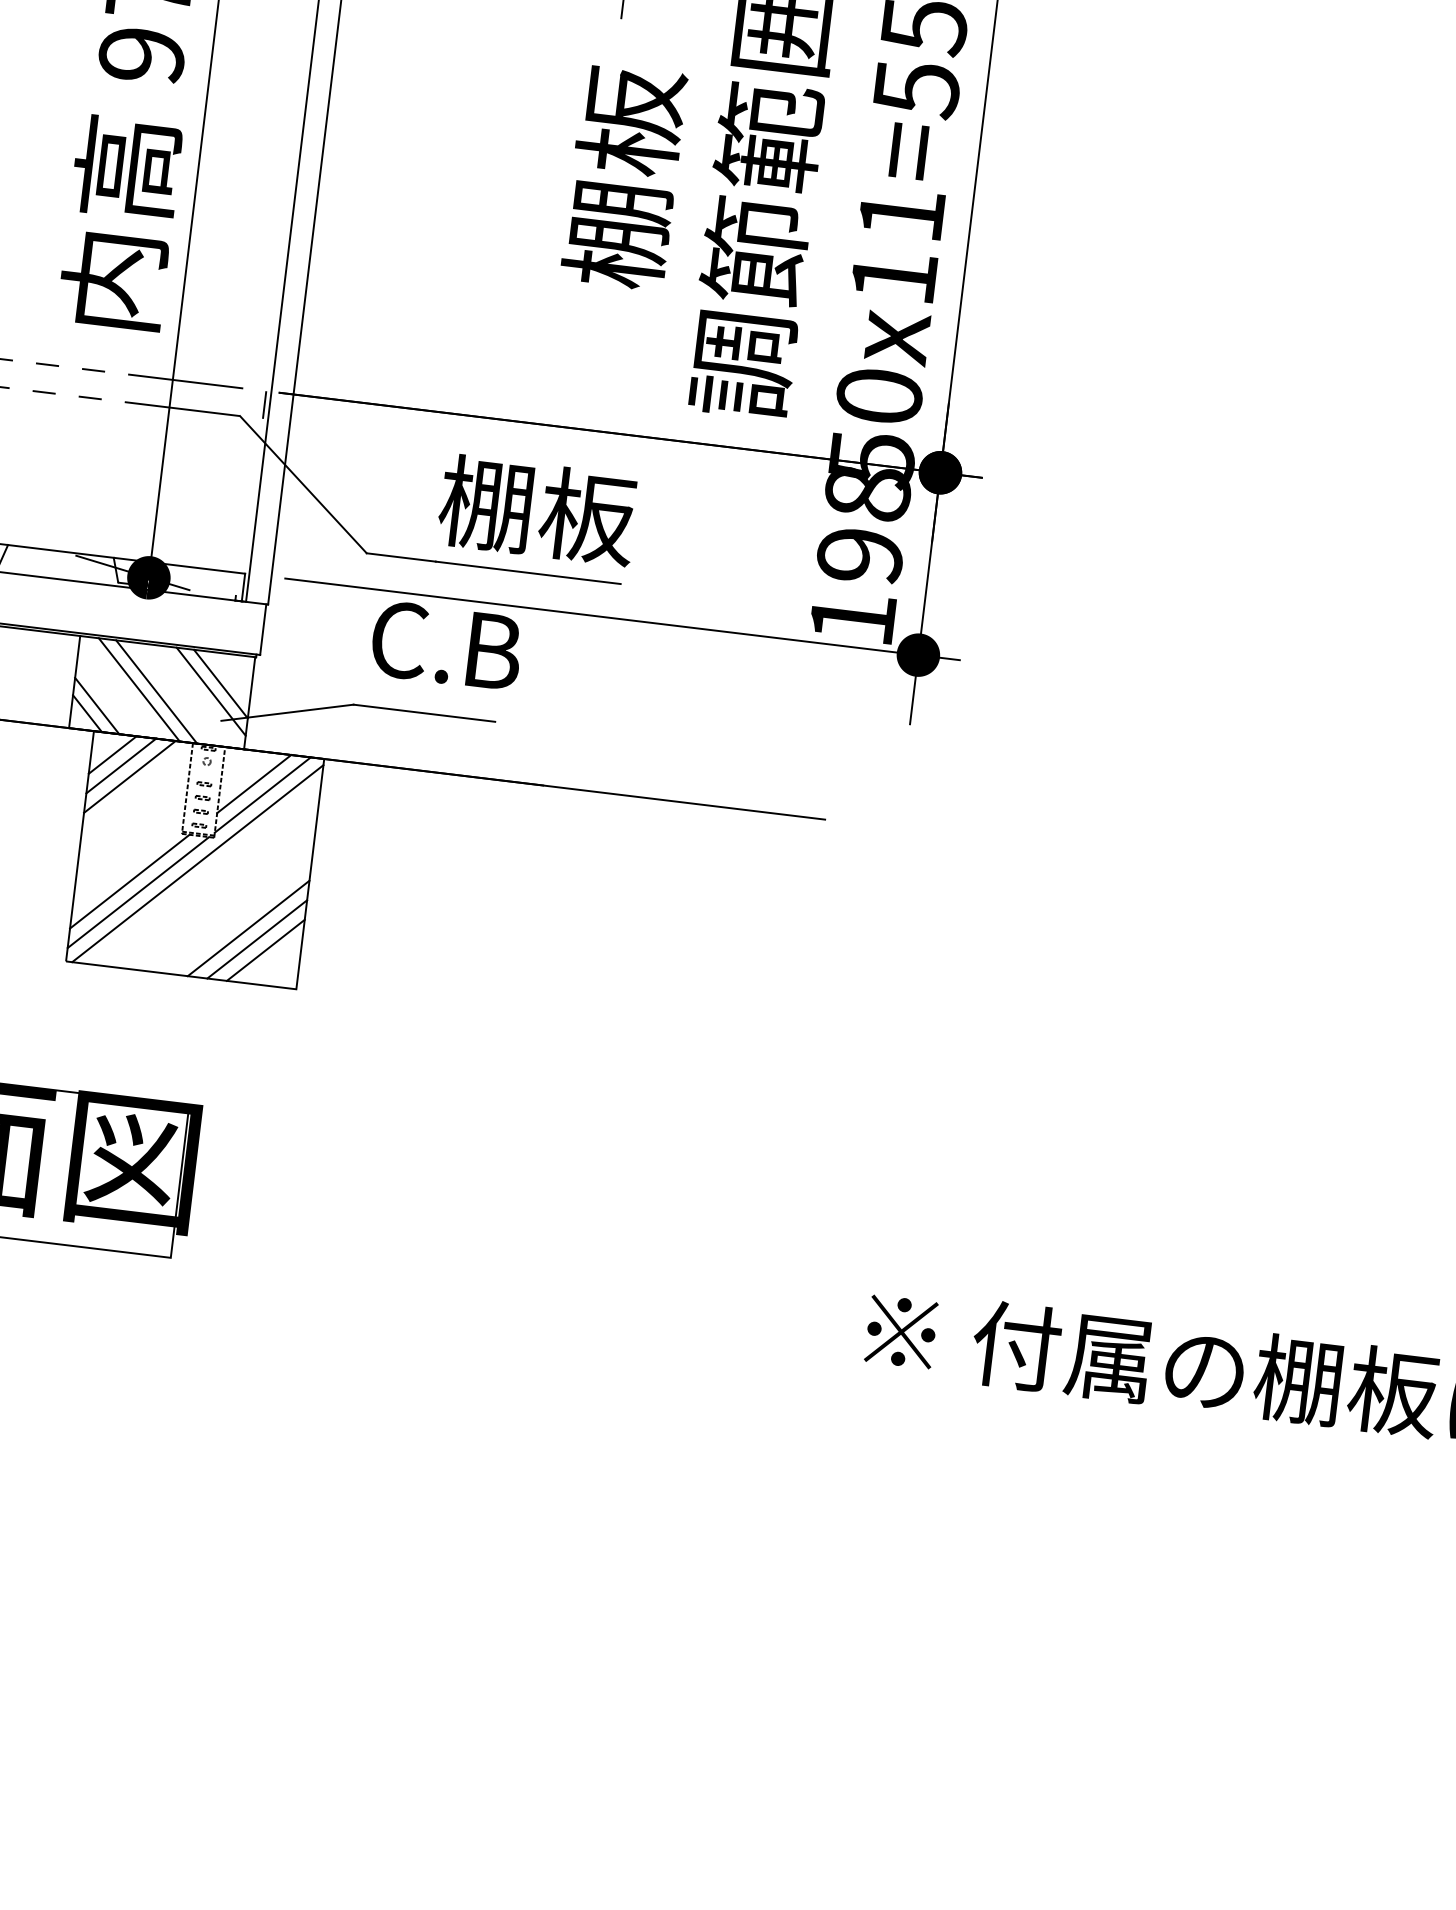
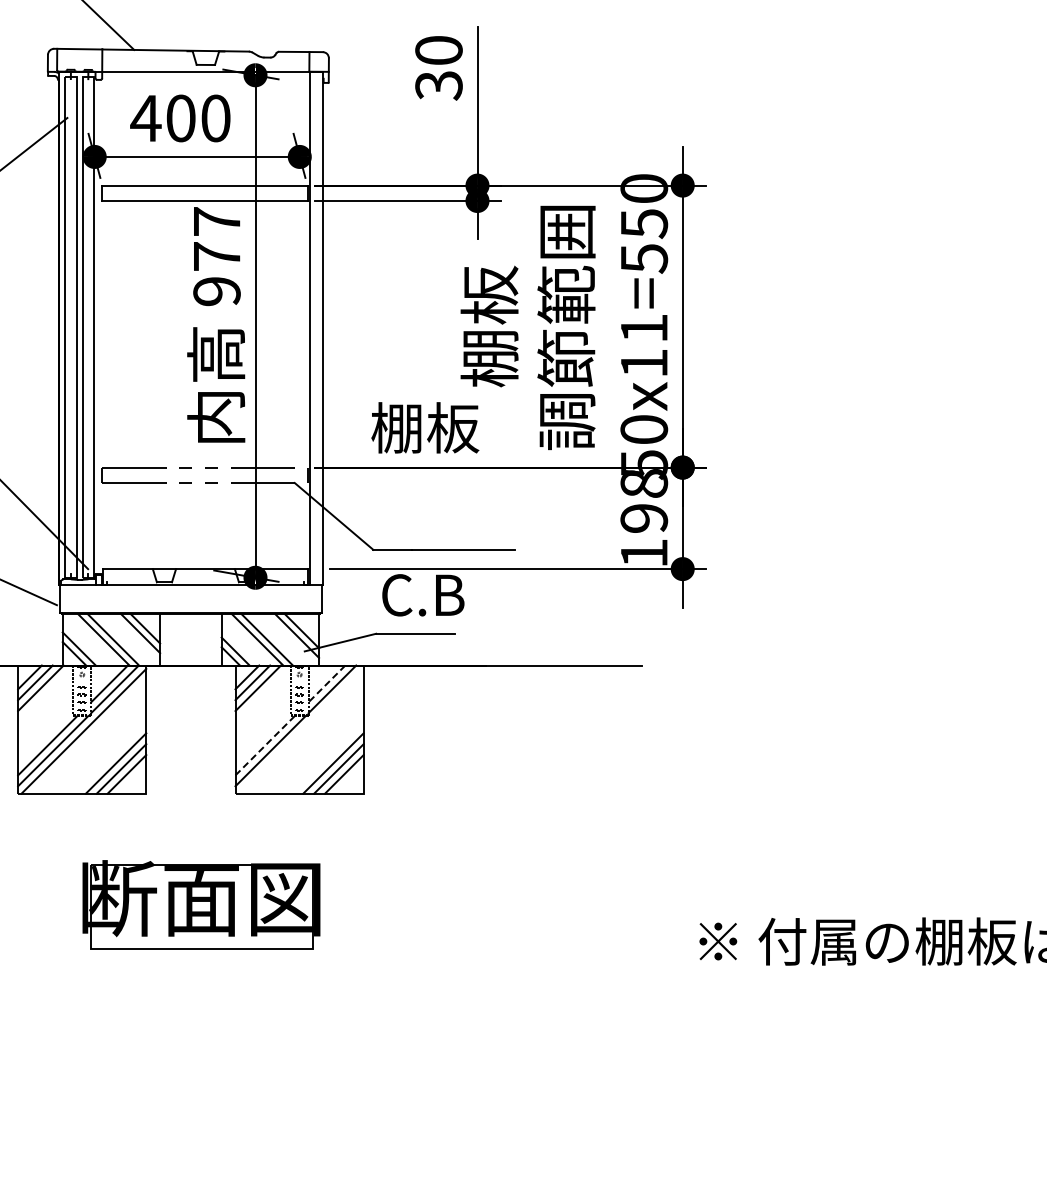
text: (538, 509) -> (425, 427), moved
line: (253, 785) -> (326, 684), solid -> dashed
line: (196, 862) -> (300, 730), removed
line: (130, 881) -> (265, 745), solid -> dashed

